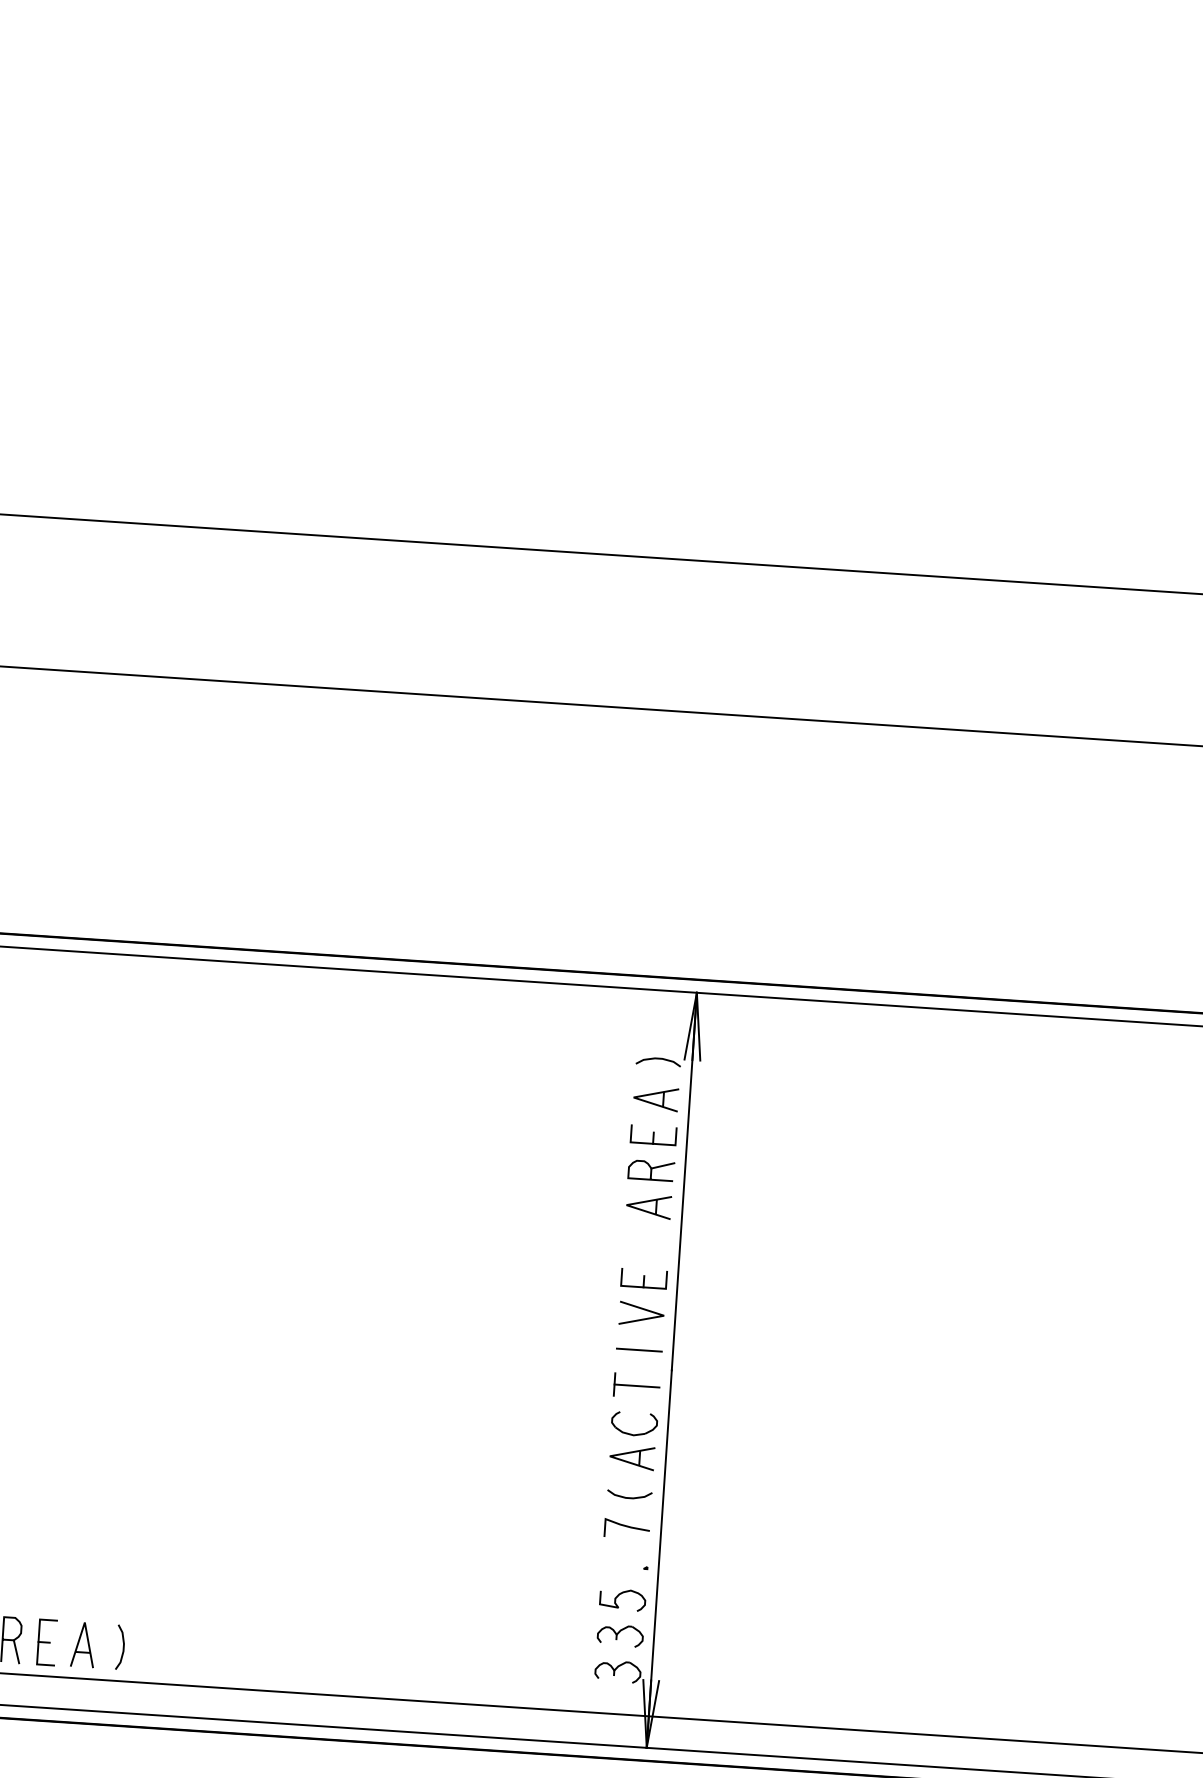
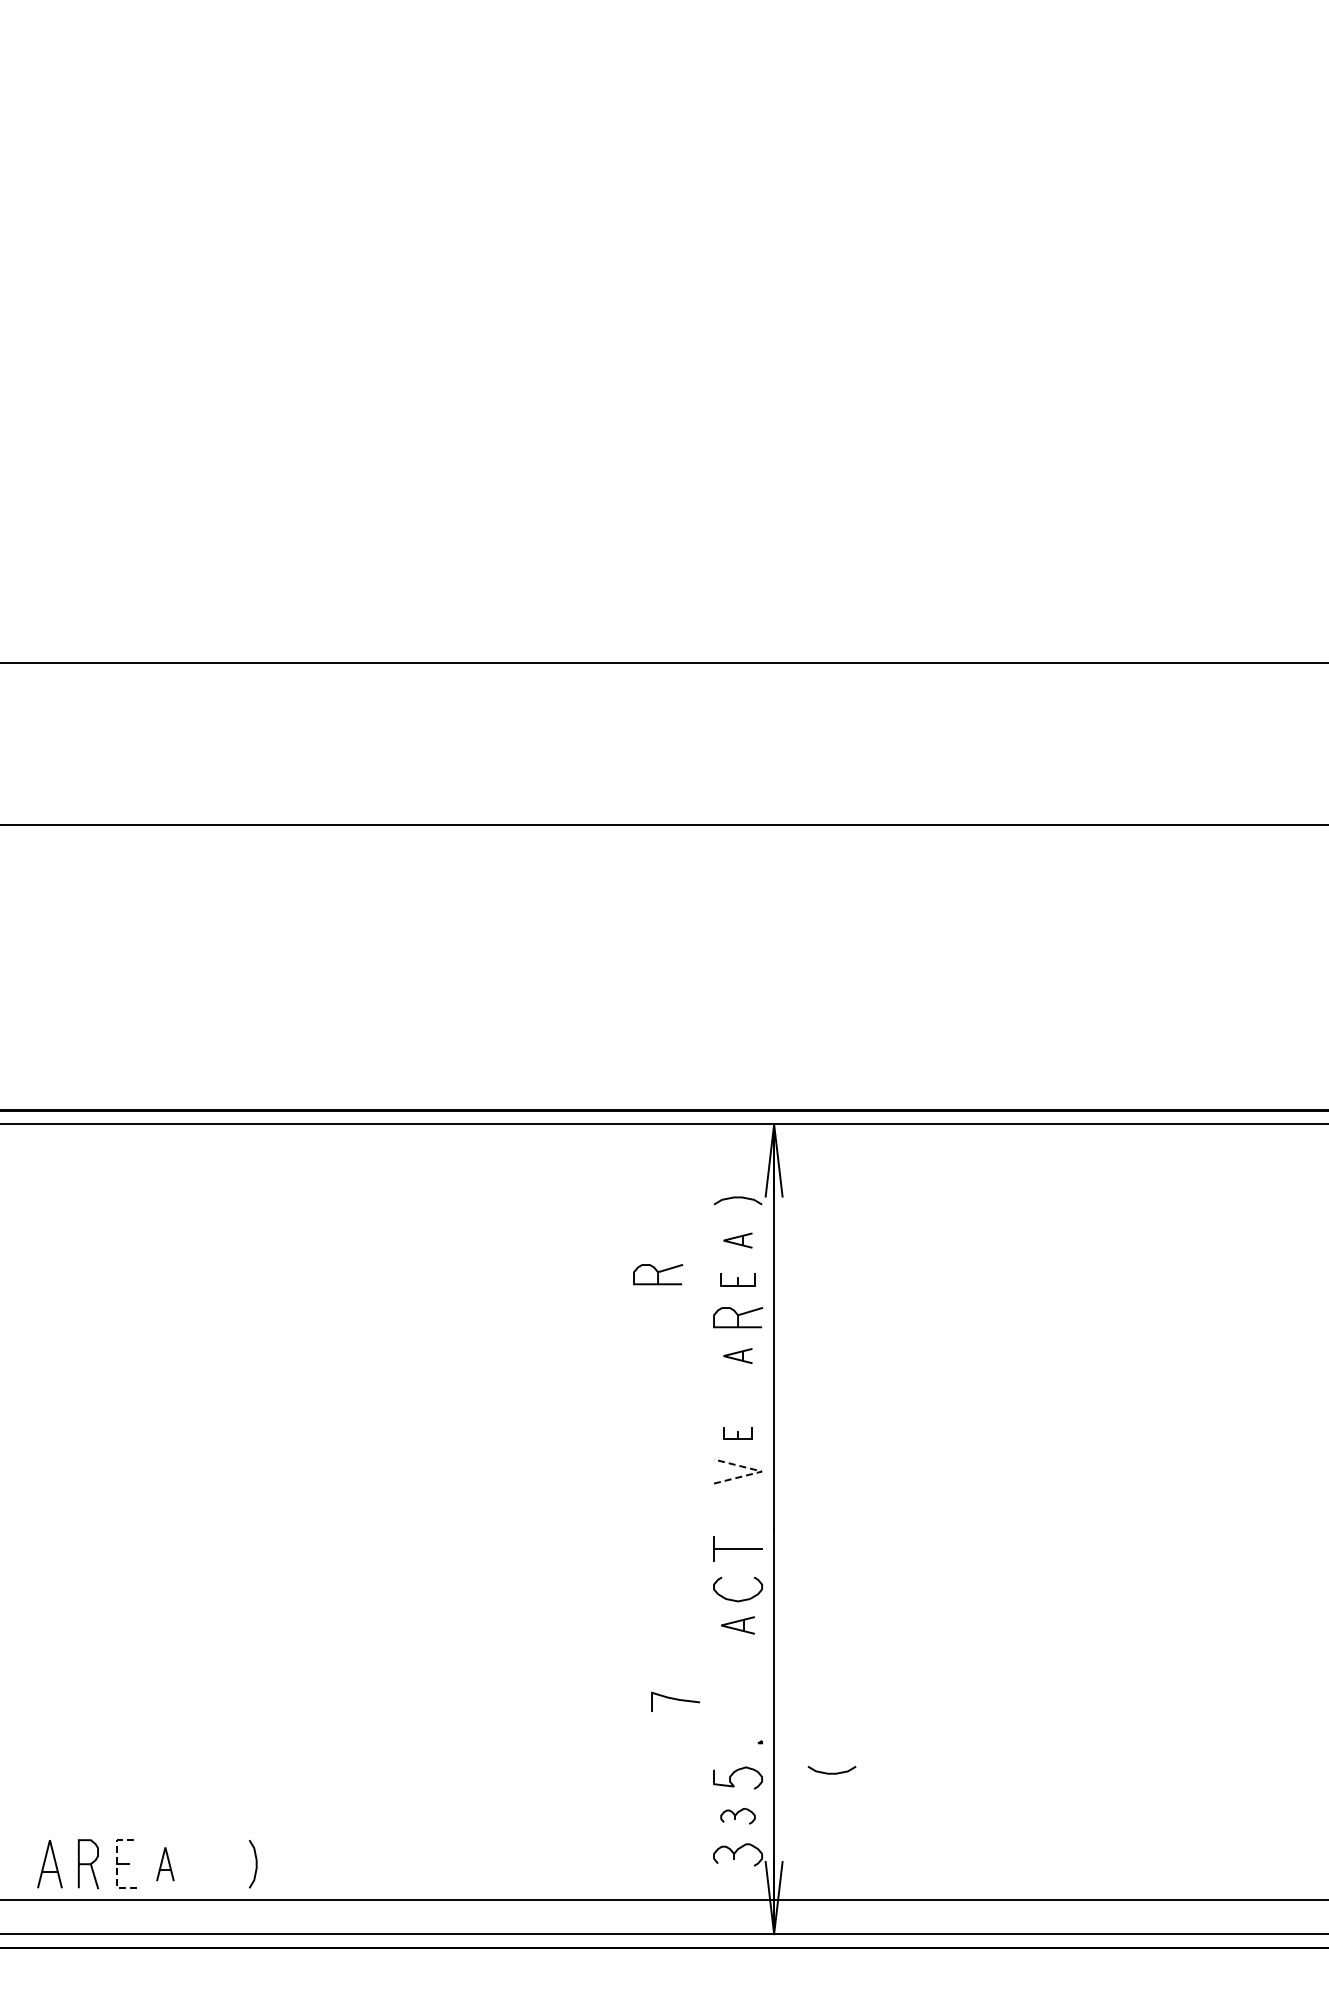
part: (655, 1098) -> (737, 1240), size x0.6
part: (579, 1125) -> (658, 1274), added
part: (653, 1135) -> (737, 1279), size x0.7
part: (648, 1205) -> (737, 1355), size x0.6
part: (643, 1278) -> (737, 1433), size x0.6
line: (664, 1315) -> (762, 1471), solid -> dashed
line: (639, 1350) -> (738, 1510), removed
part: (631, 1457) -> (737, 1625), size x0.7
curve: (629, 1496) -> (831, 1772), moved
curve: (627, 1527) -> (676, 1700), moved
part: (619, 1634) -> (737, 1815), size x0.7
line: (38, 1641) -> (117, 1863), solid -> dashed
part: (83, 1645) -> (165, 1864), size x0.7
curve: (122, 1647) -> (255, 1864), moved

